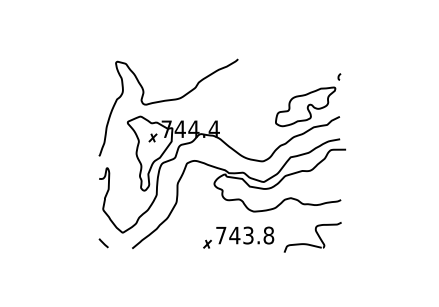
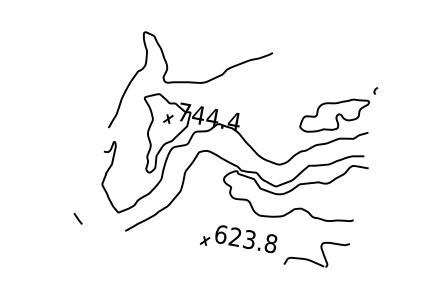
text: (228, 235) -> (228, 235), 743.8 -> 623.8
line: (103, 243) -> (77, 218), moved

